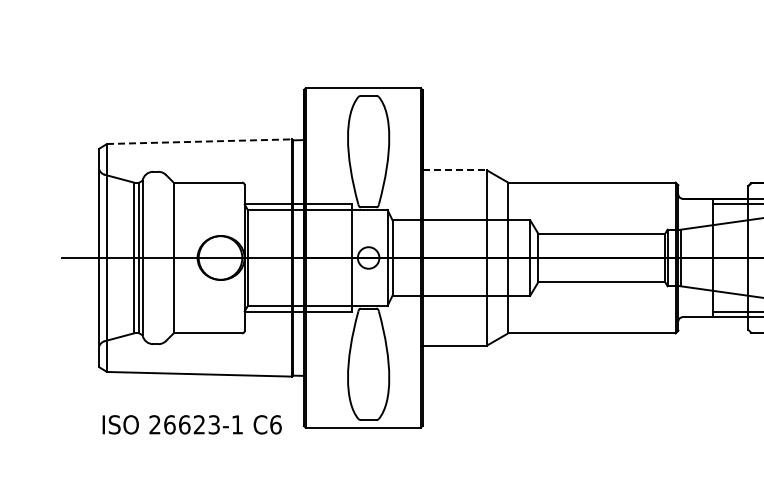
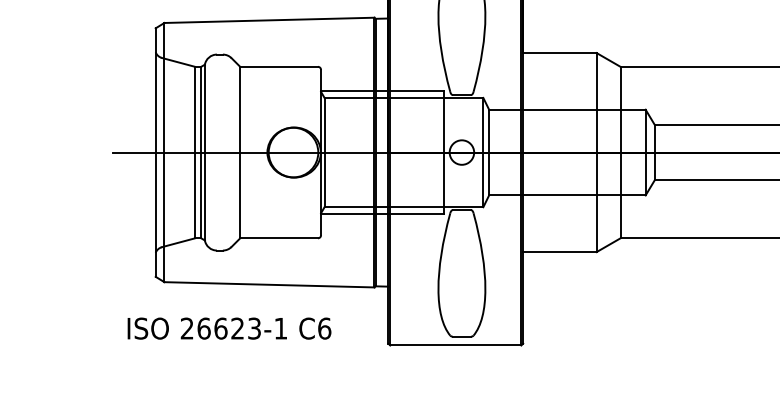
line: (199, 141) -> (269, 20), dashed -> solid
line: (455, 170) -> (560, 53), dashed -> solid
text: (191, 424) -> (228, 328), moved

